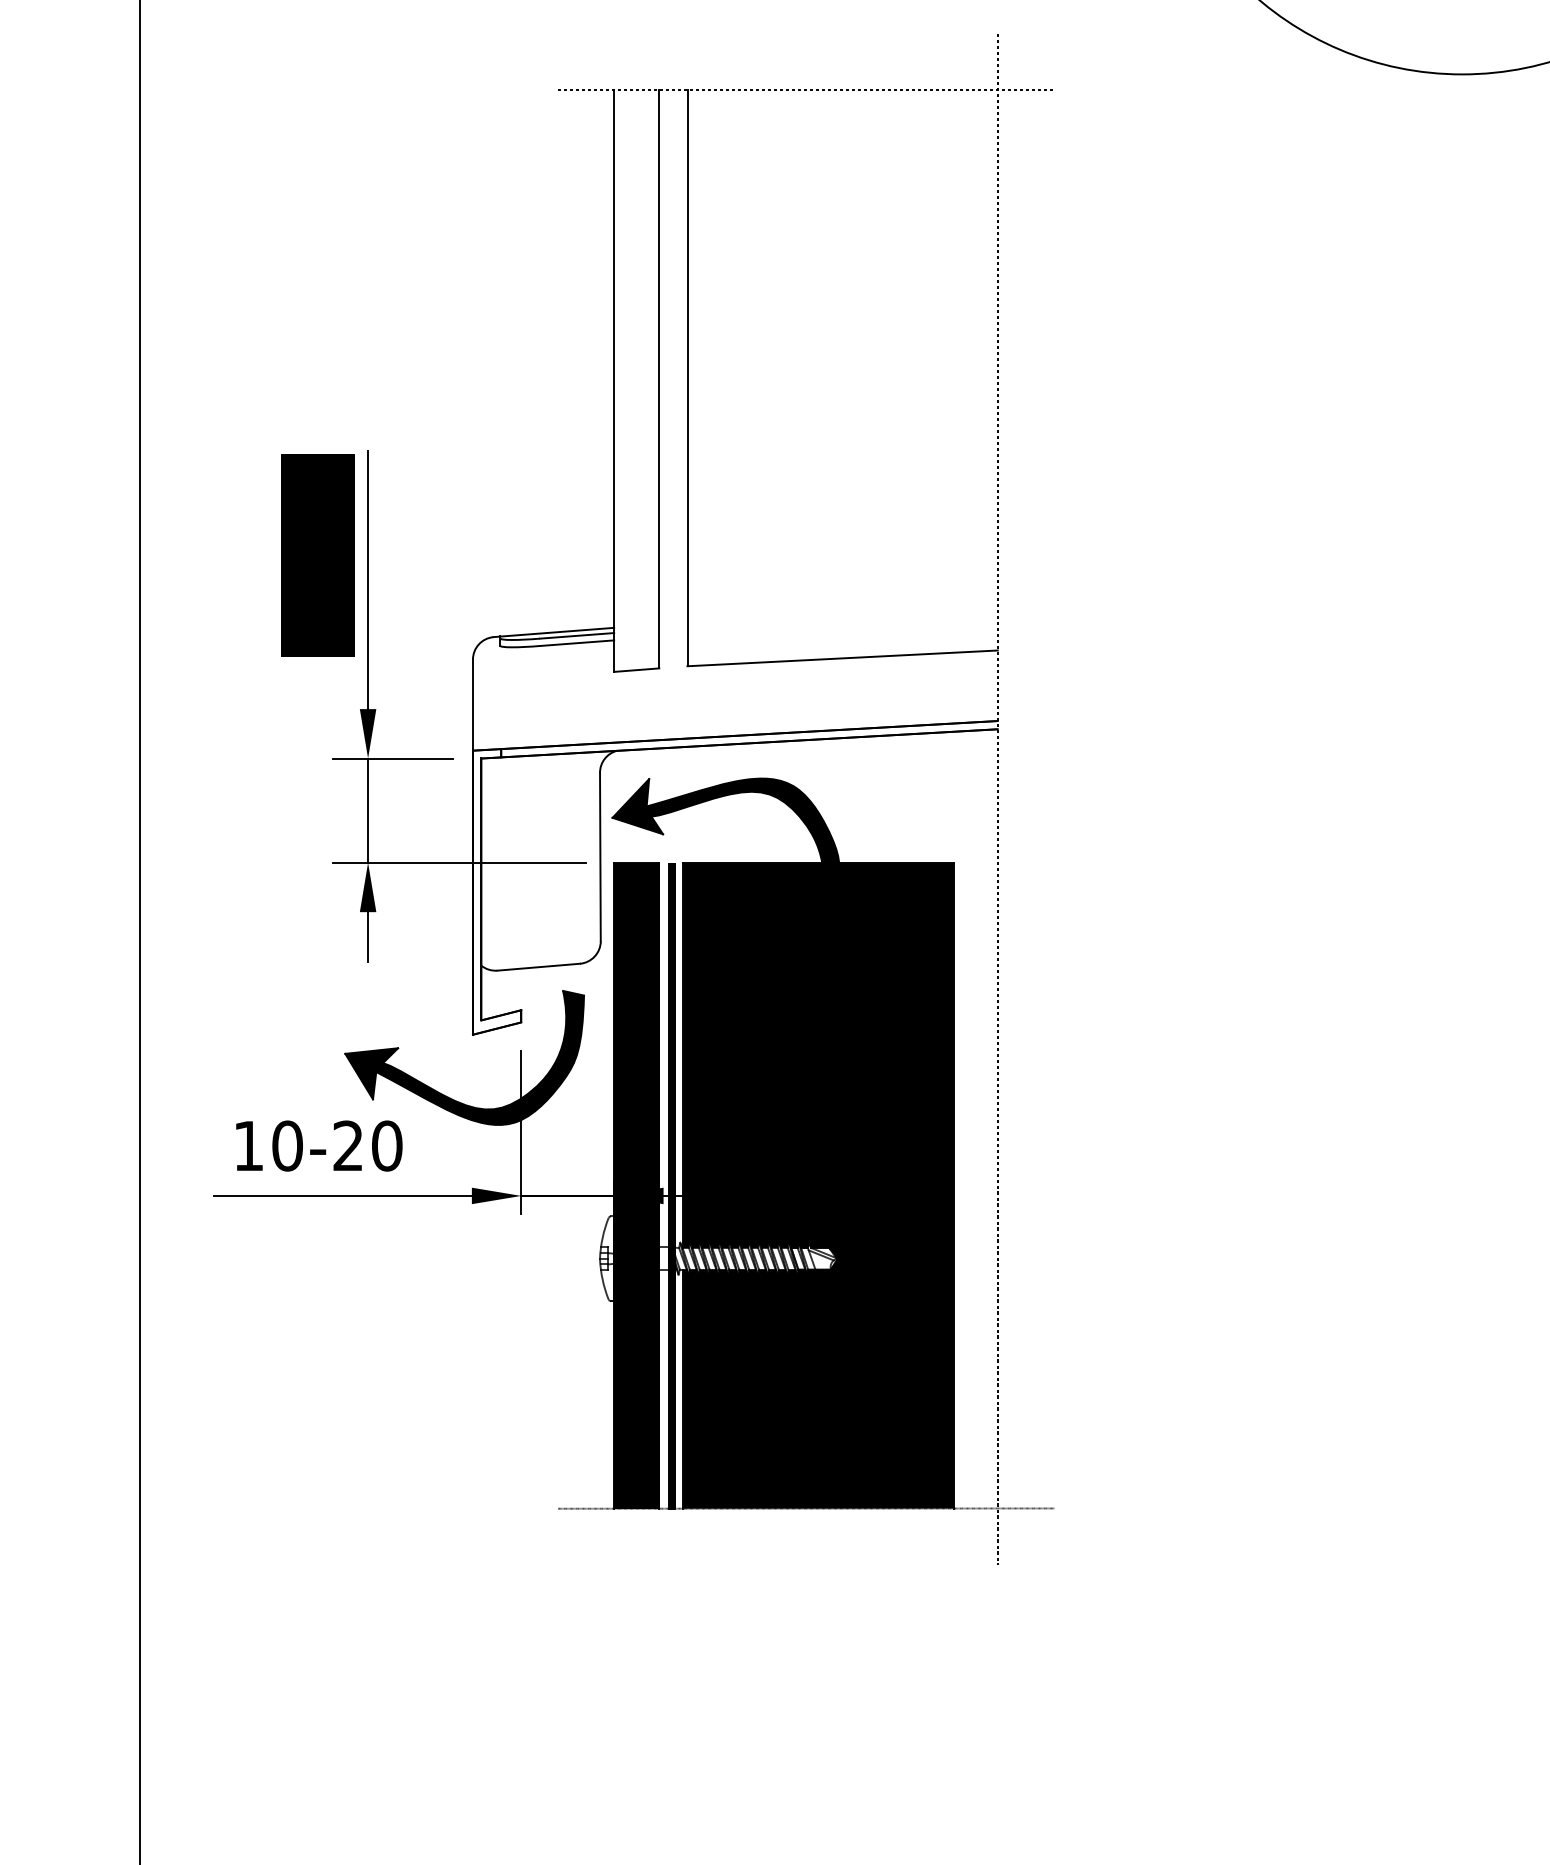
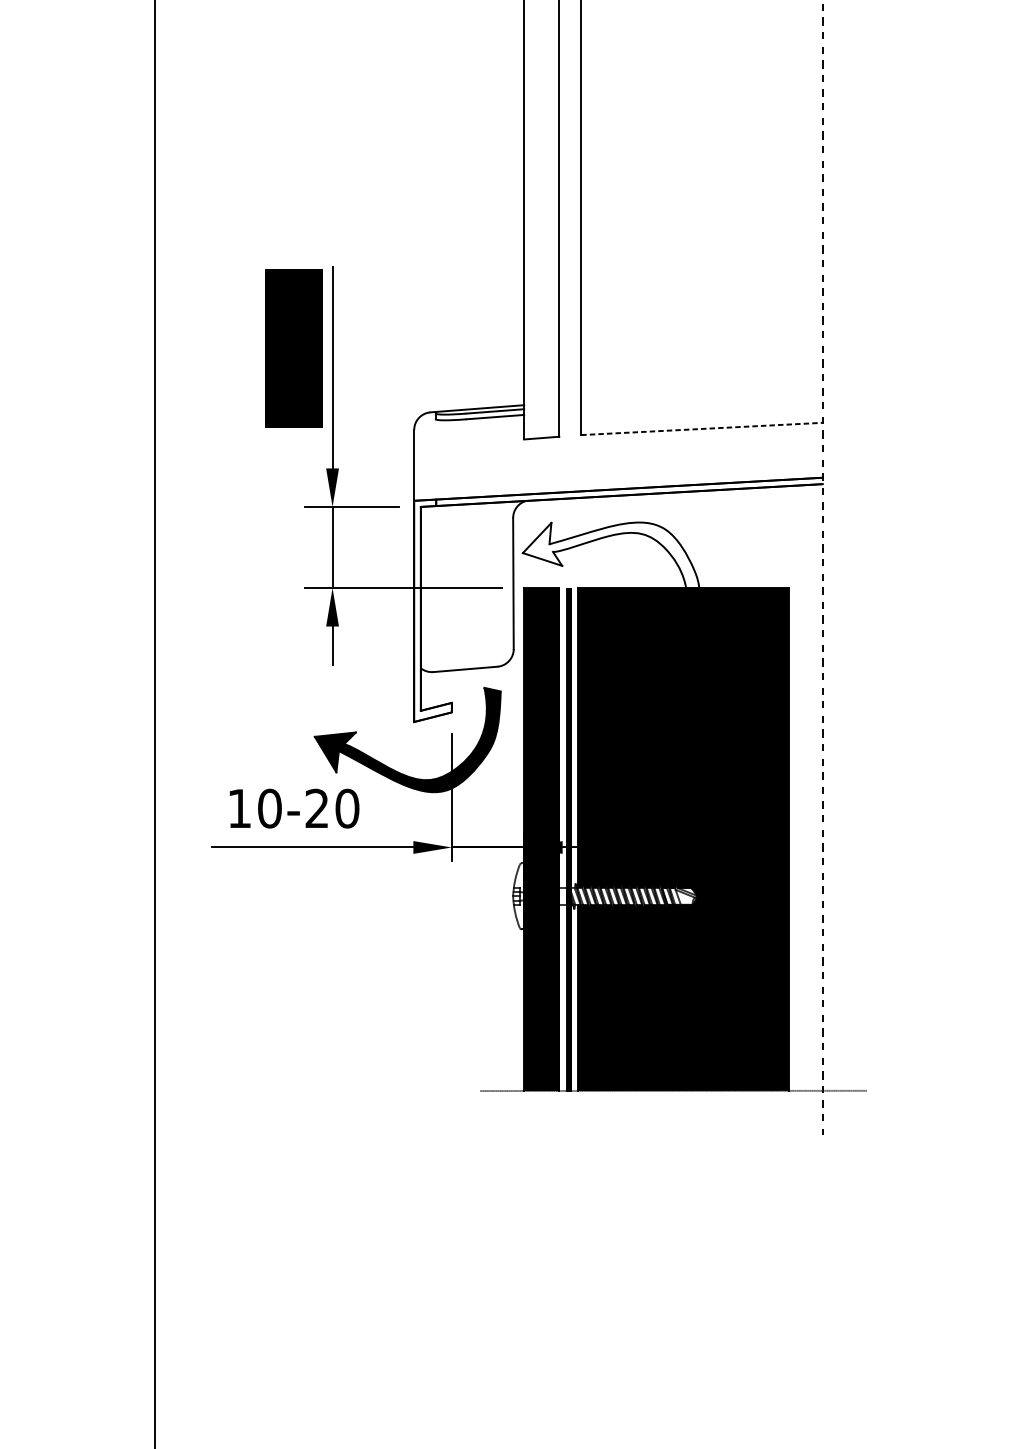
line: (843, 658) -> (702, 429), solid -> dashed
fill: (725, 851) -> (610, 579), removed

